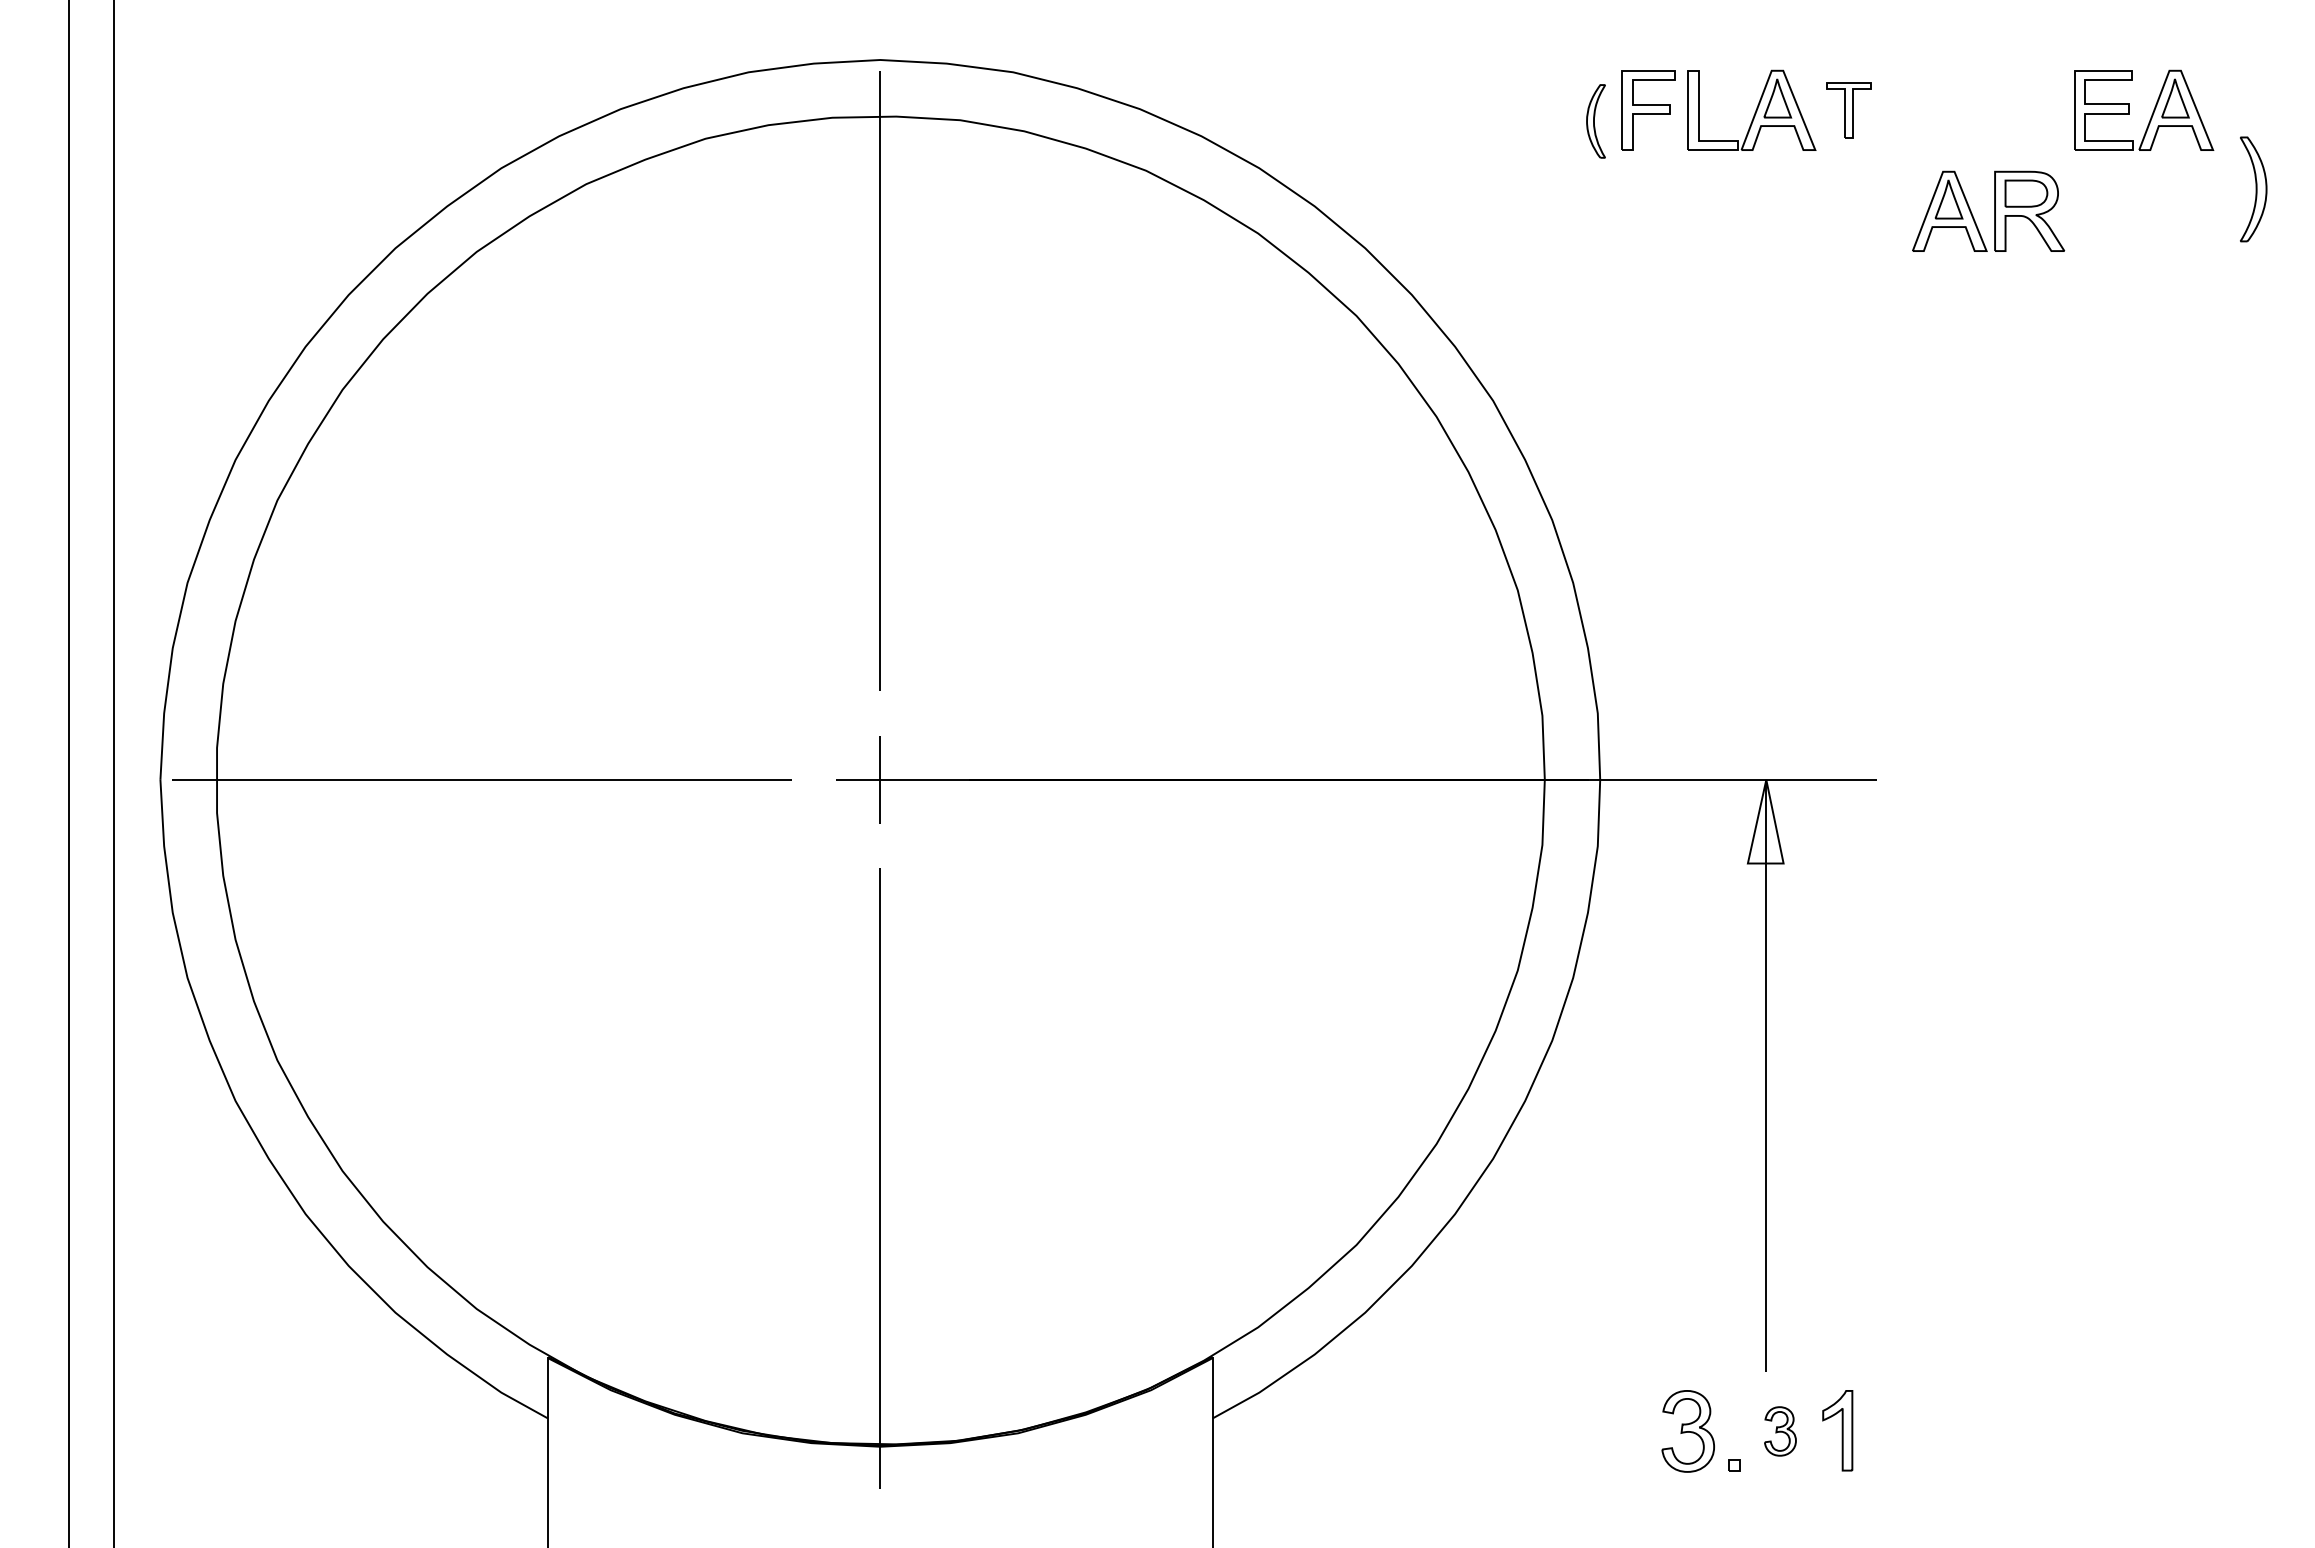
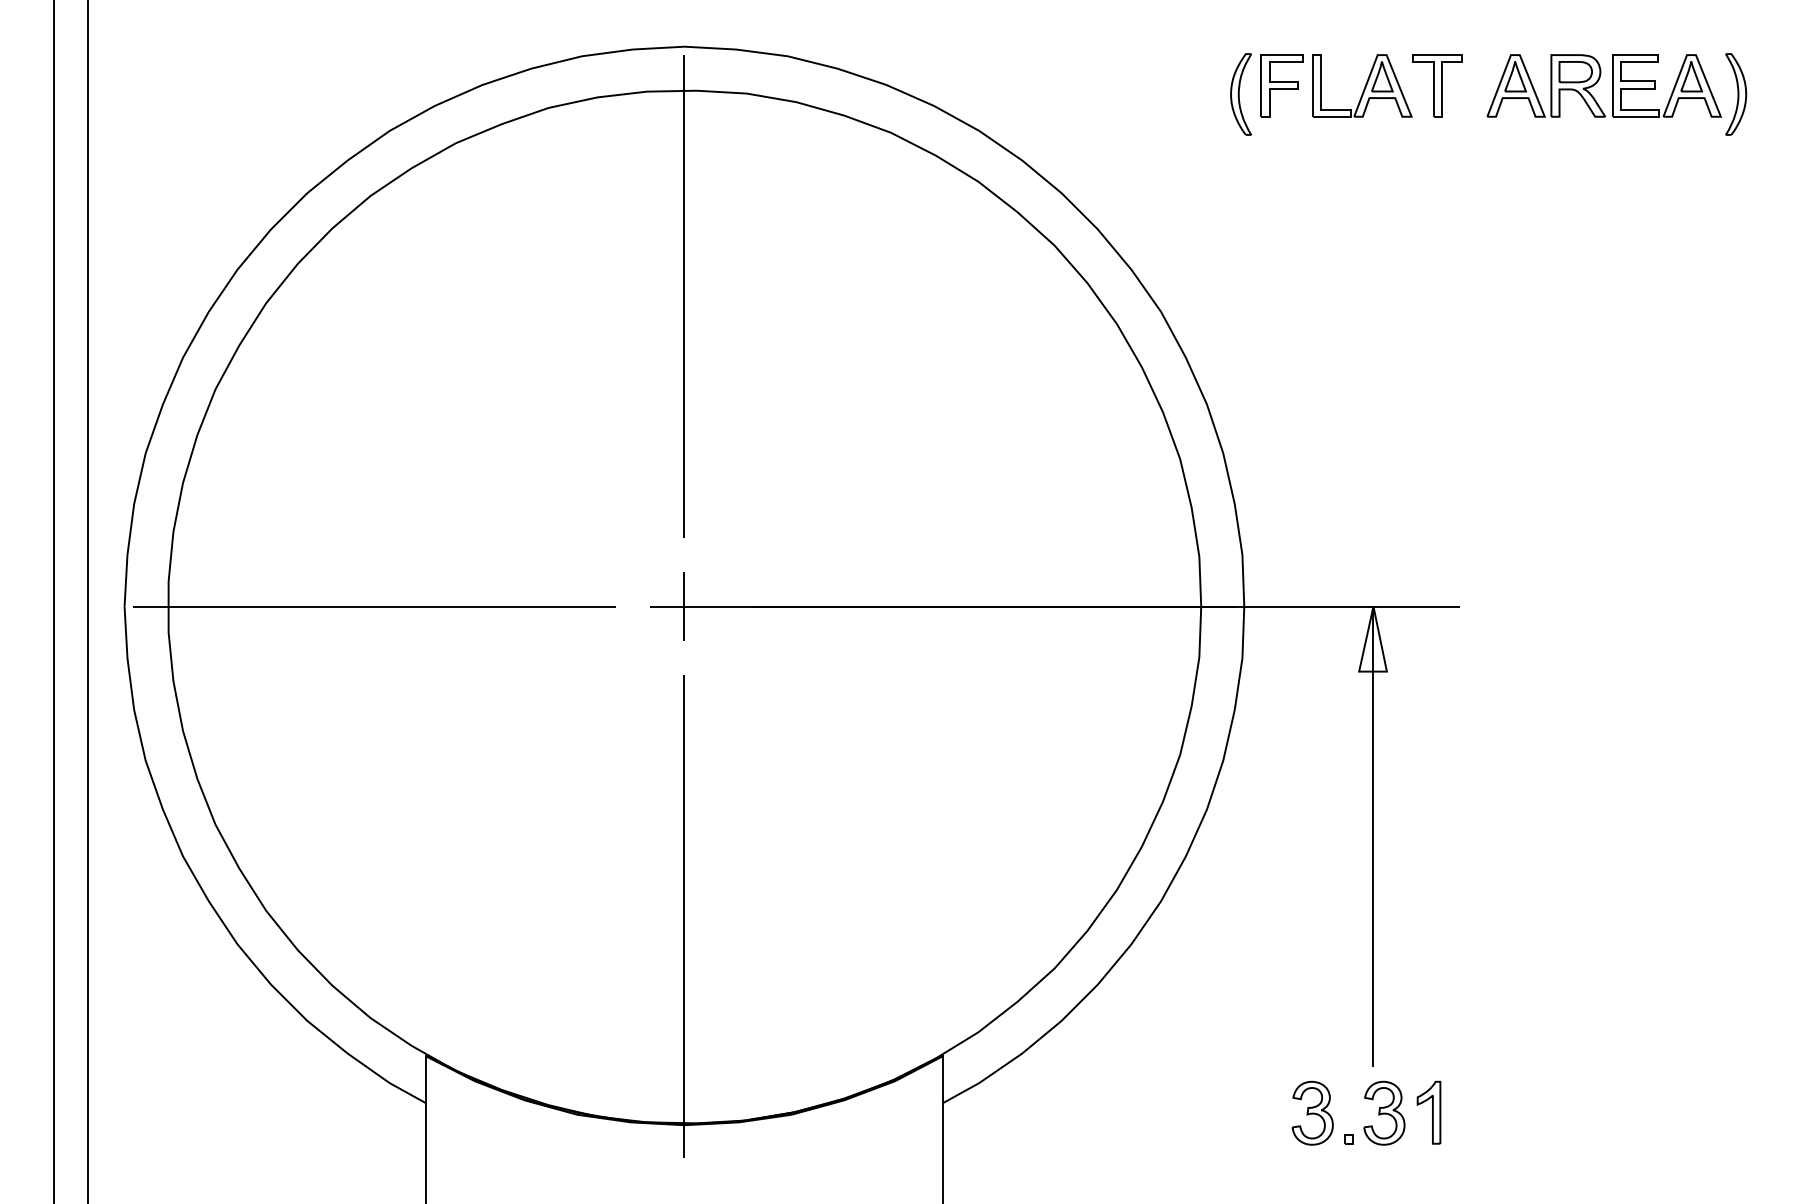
part: (1848, 110) -> (1437, 85), size x1.43
part: (1595, 121) -> (1240, 94), size x1.43
part: (2253, 189) -> (1736, 94), moved
part: (1988, 210) -> (1546, 85), moved
part: (1780, 1431) -> (1384, 1113), size x1.67

